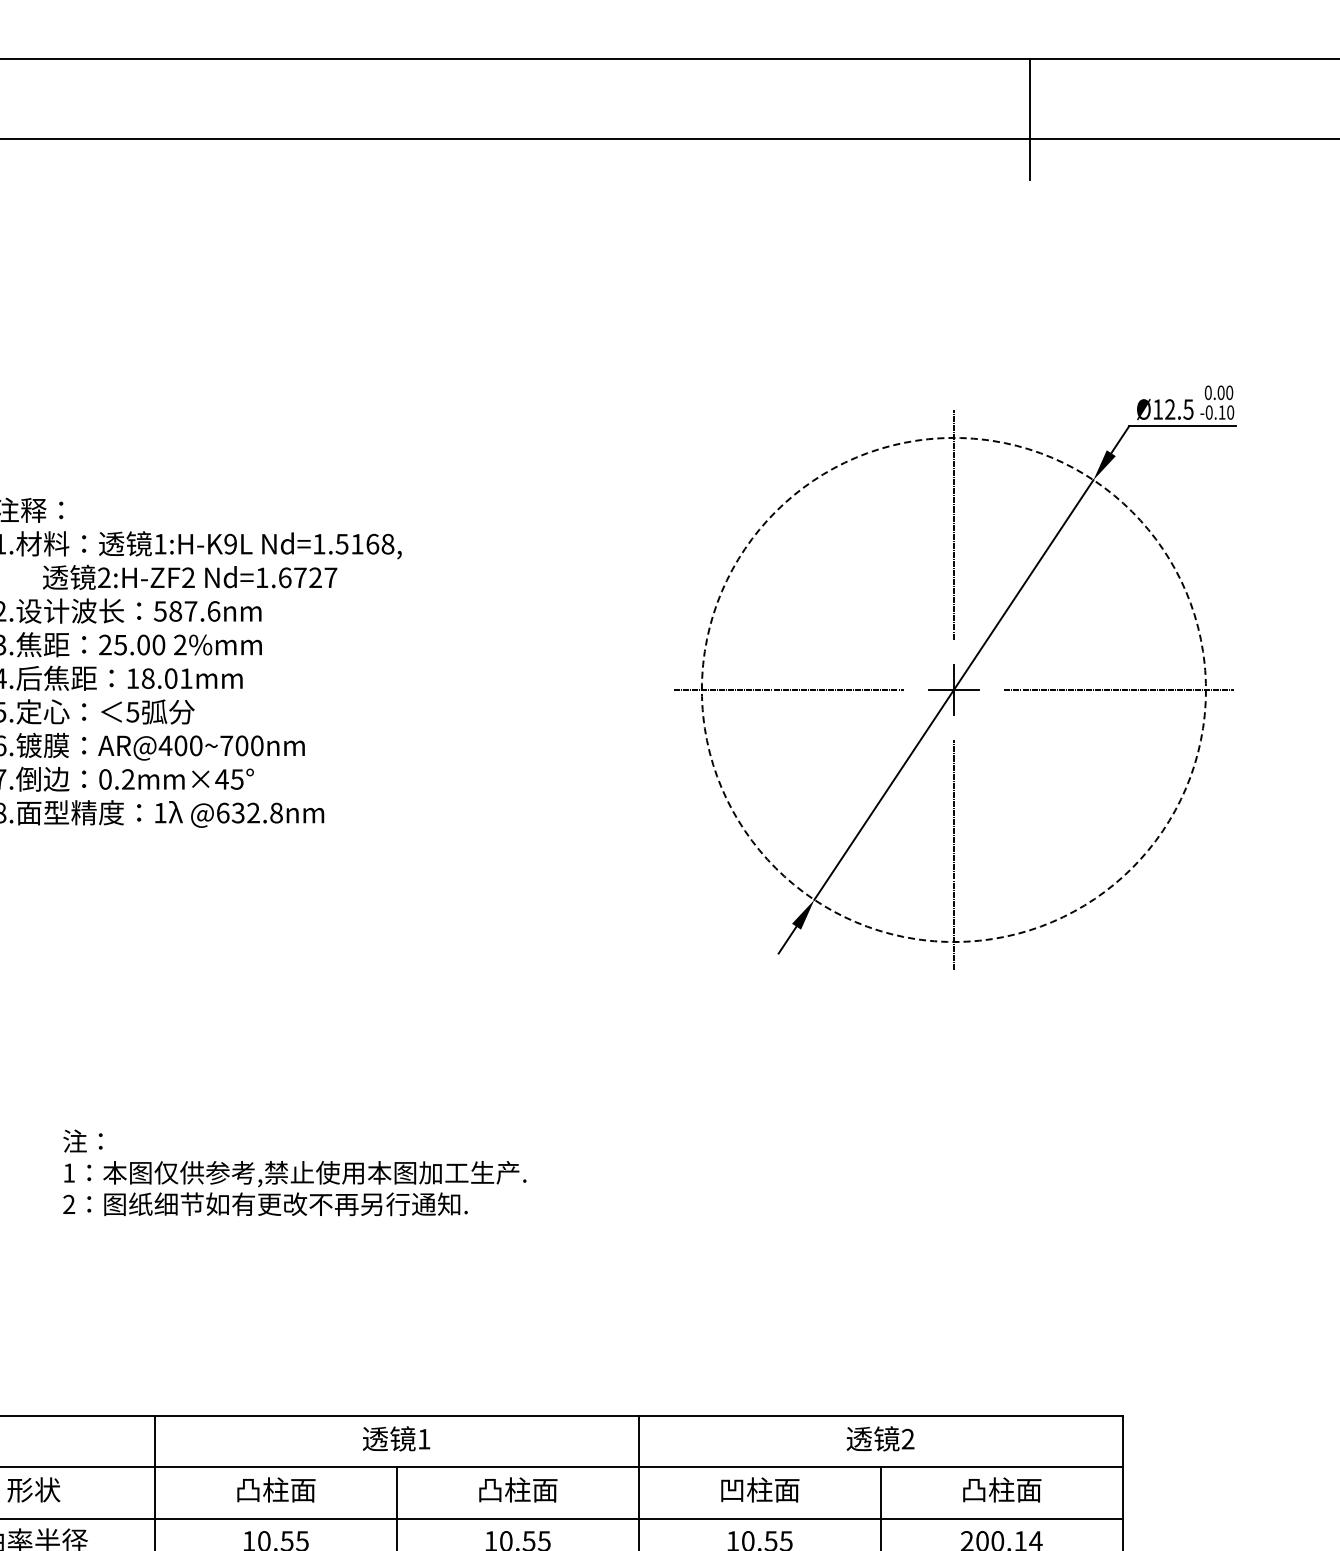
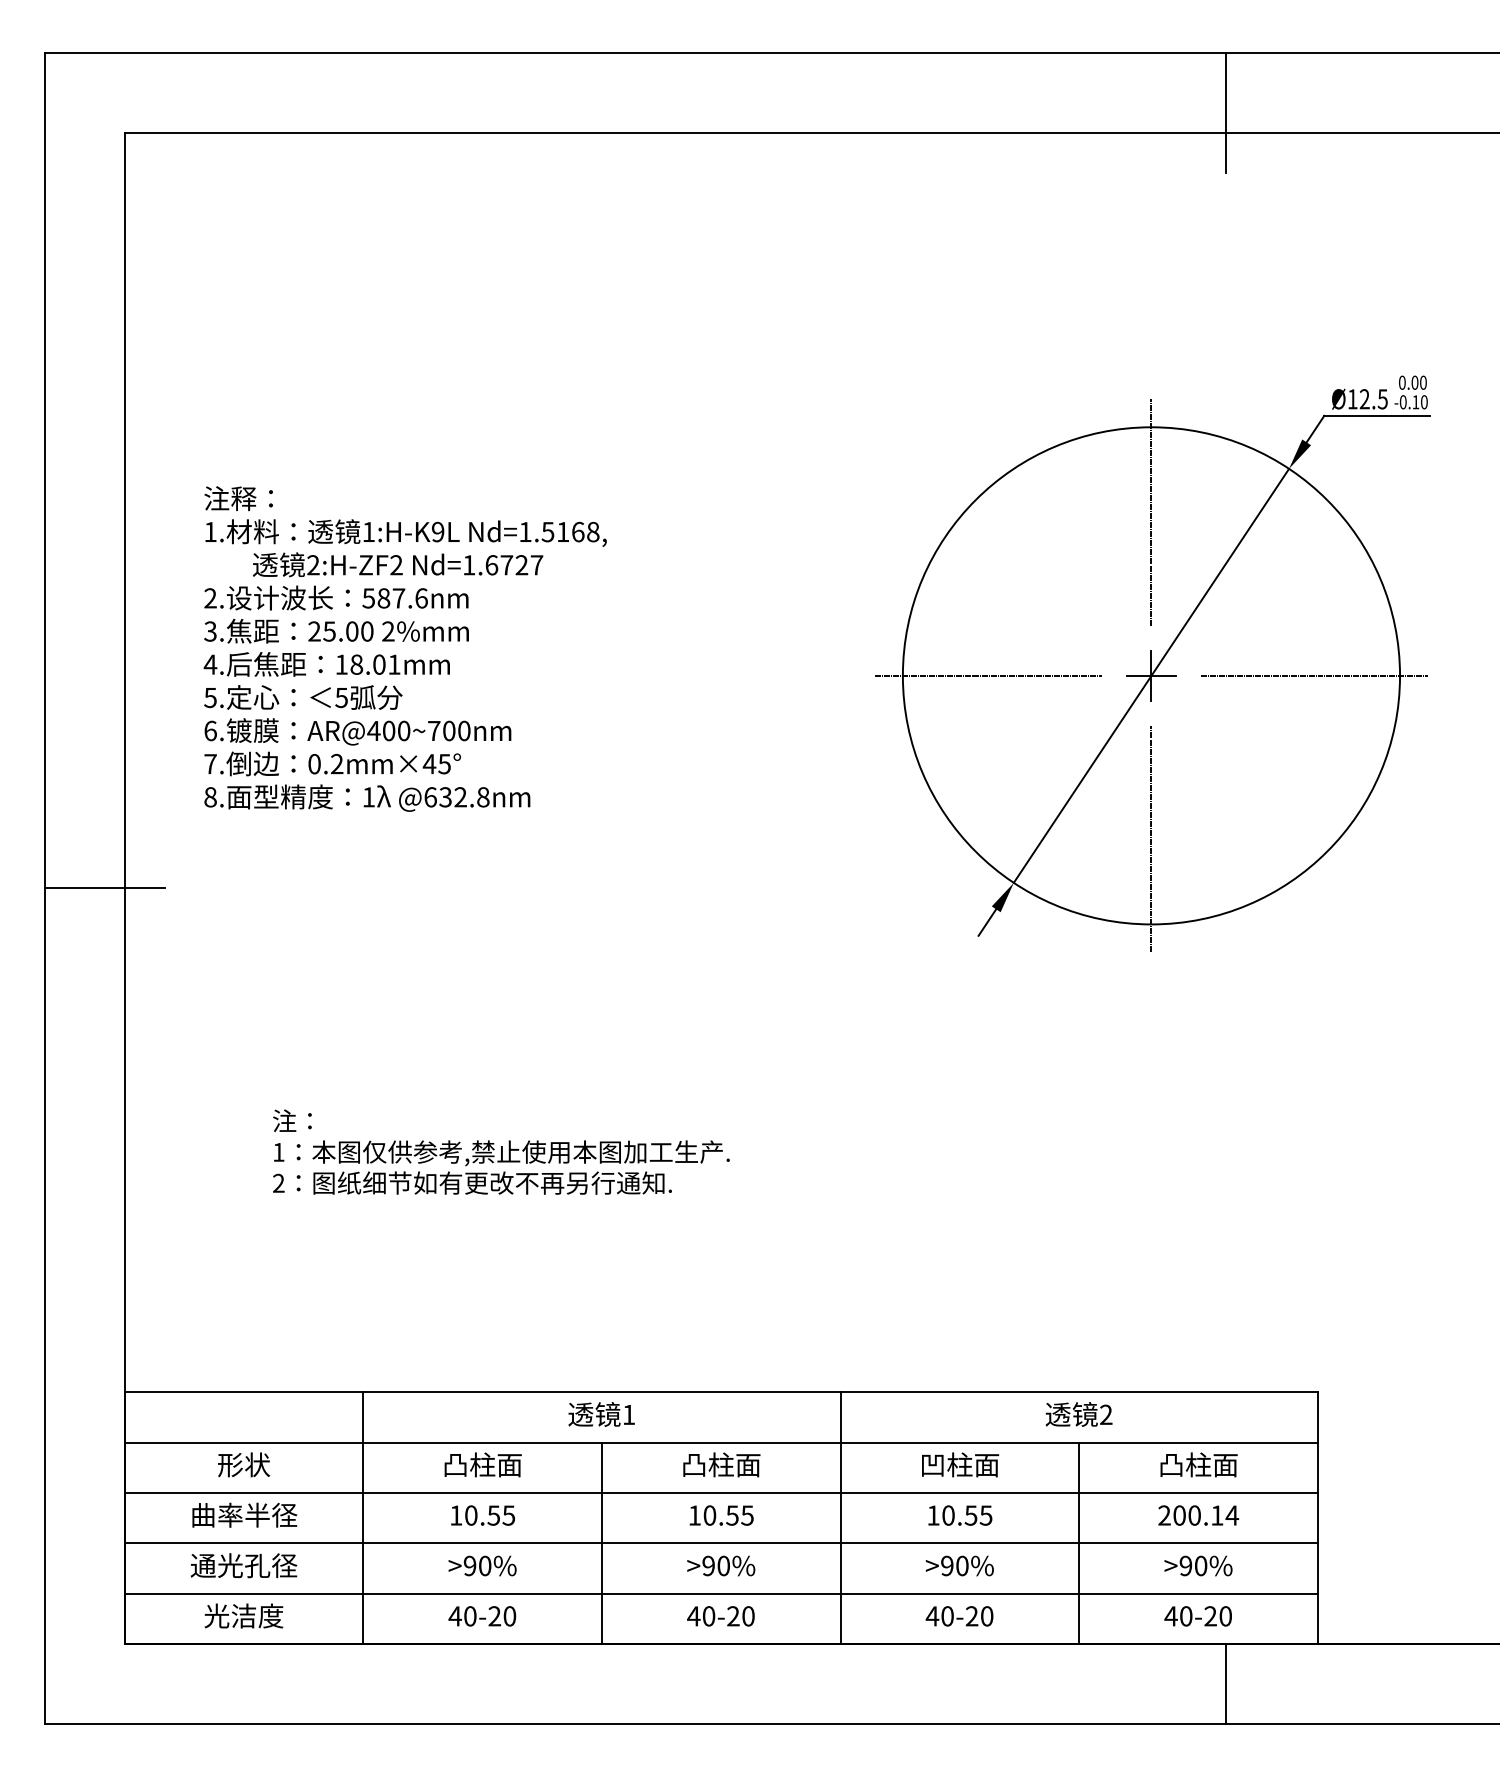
circle: (953, 689) -> (1151, 675), dashed -> solid

